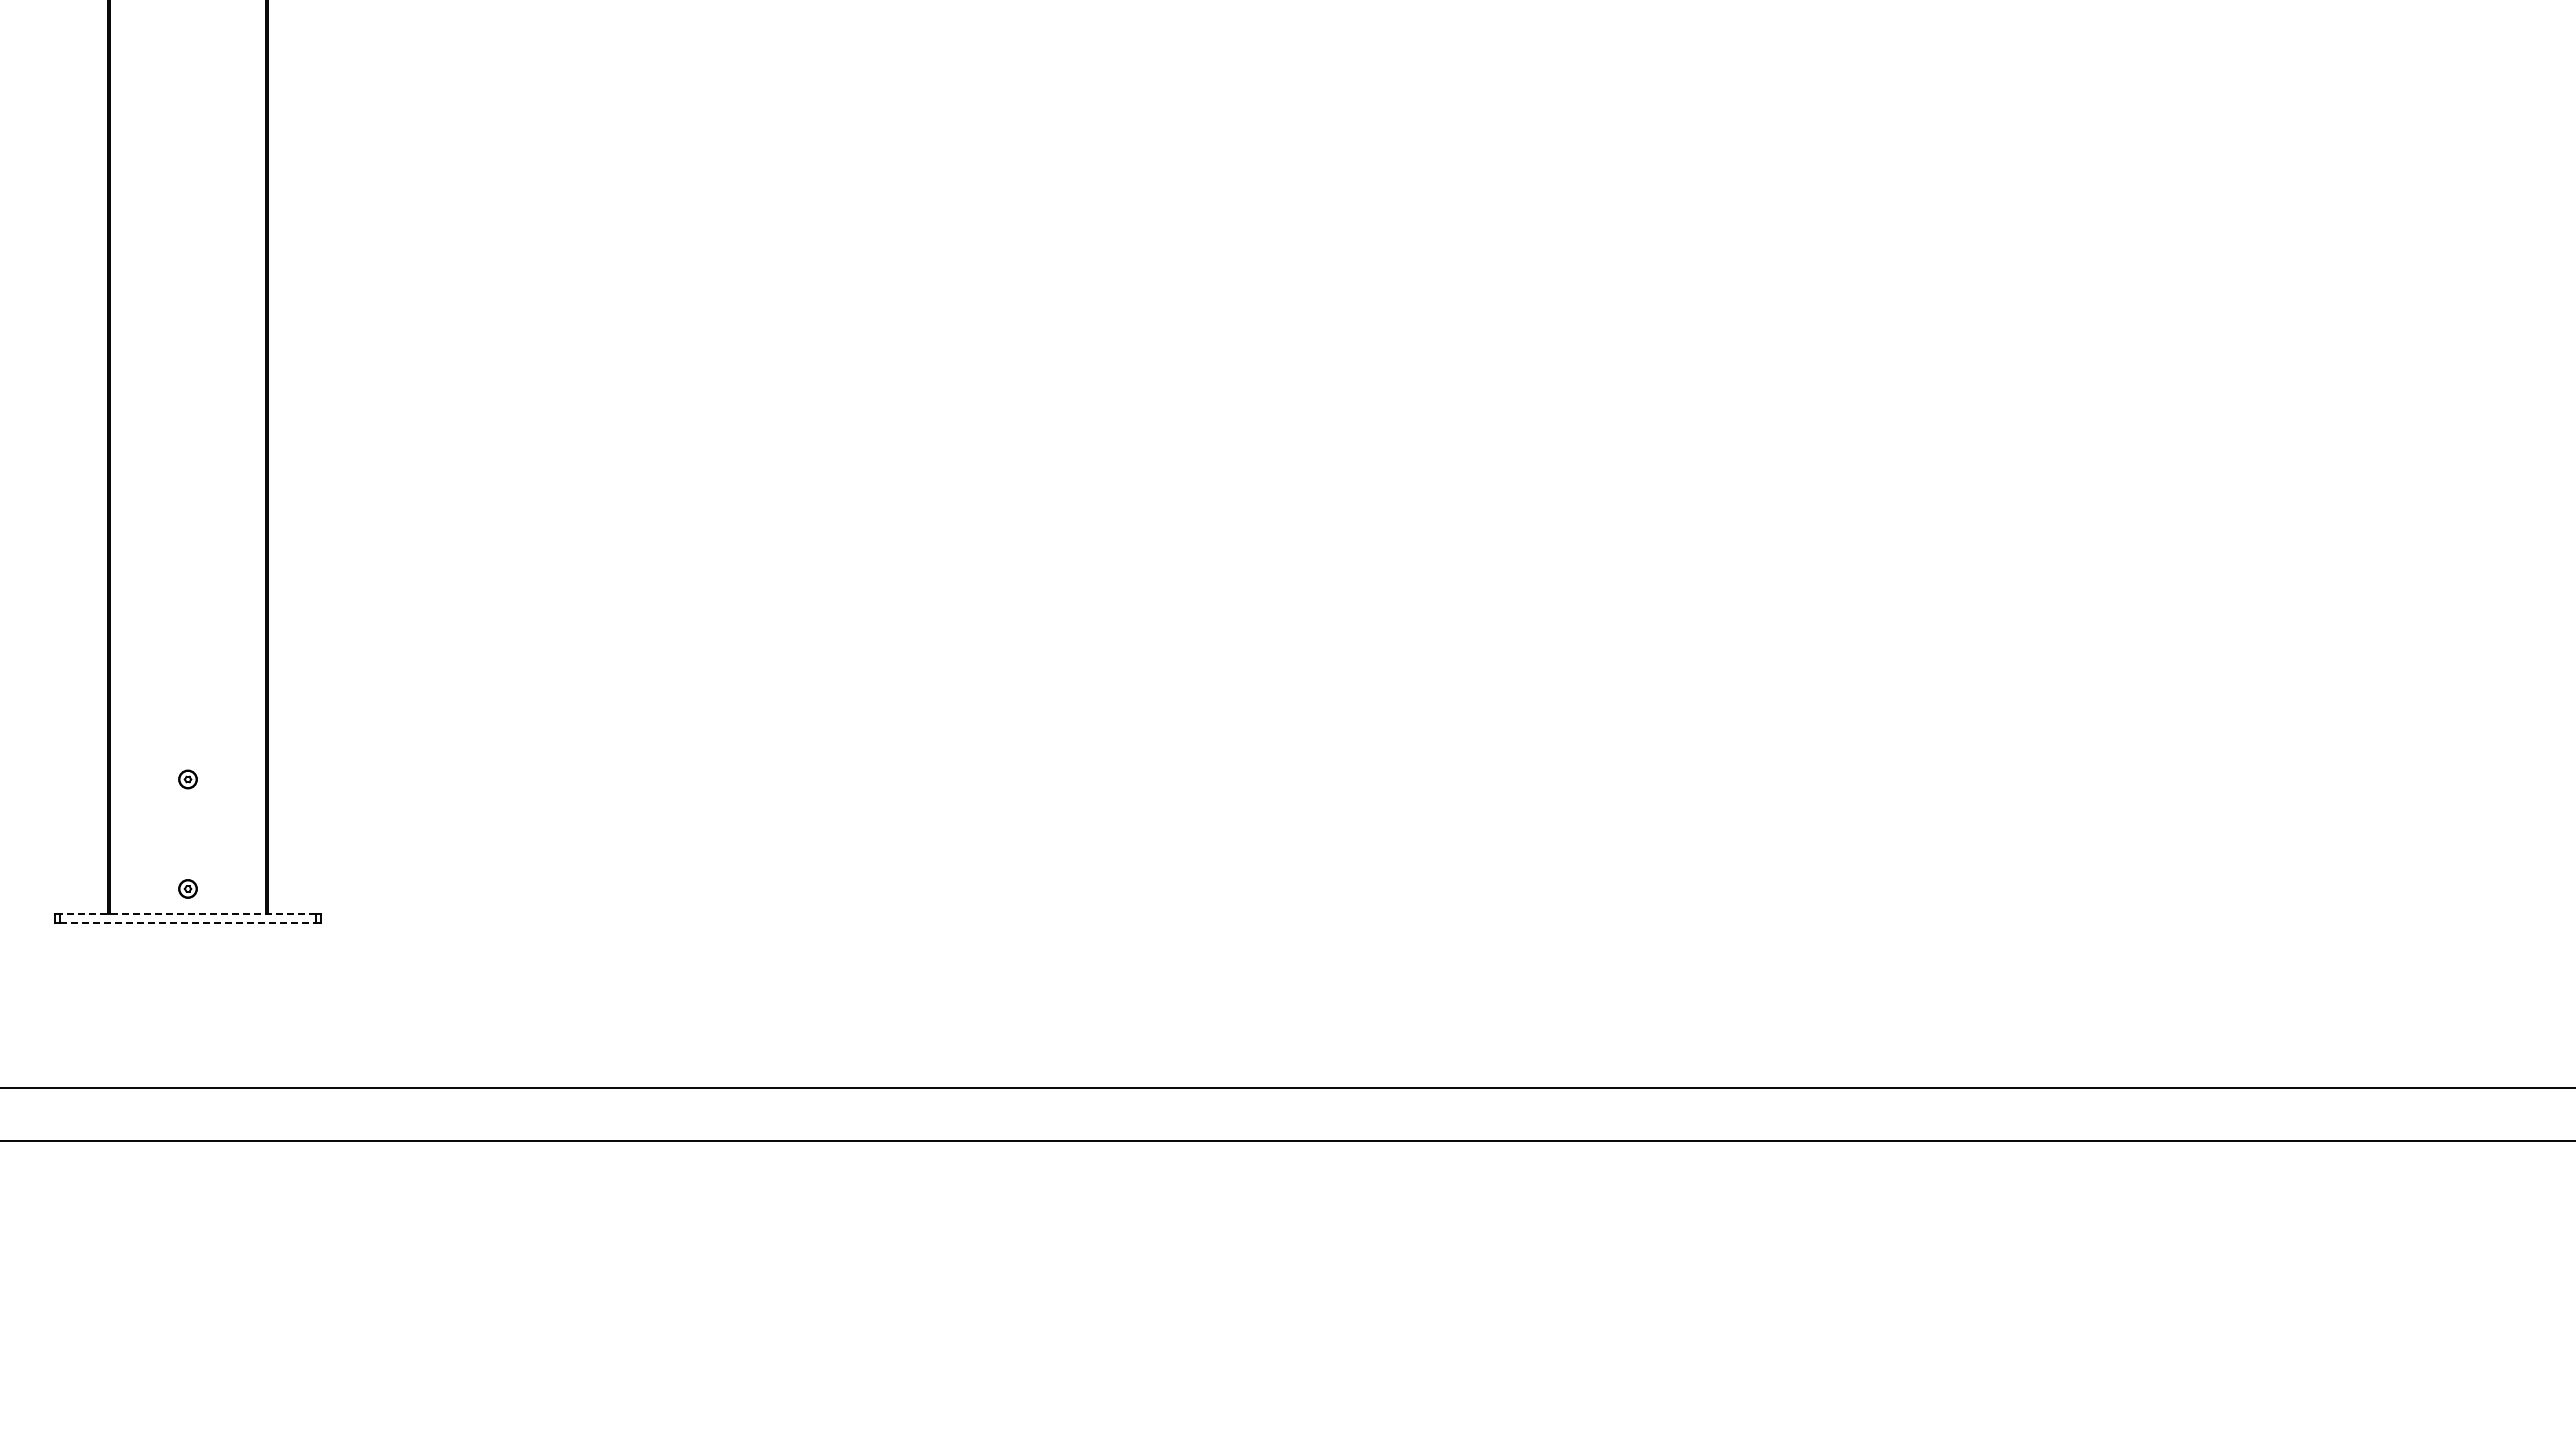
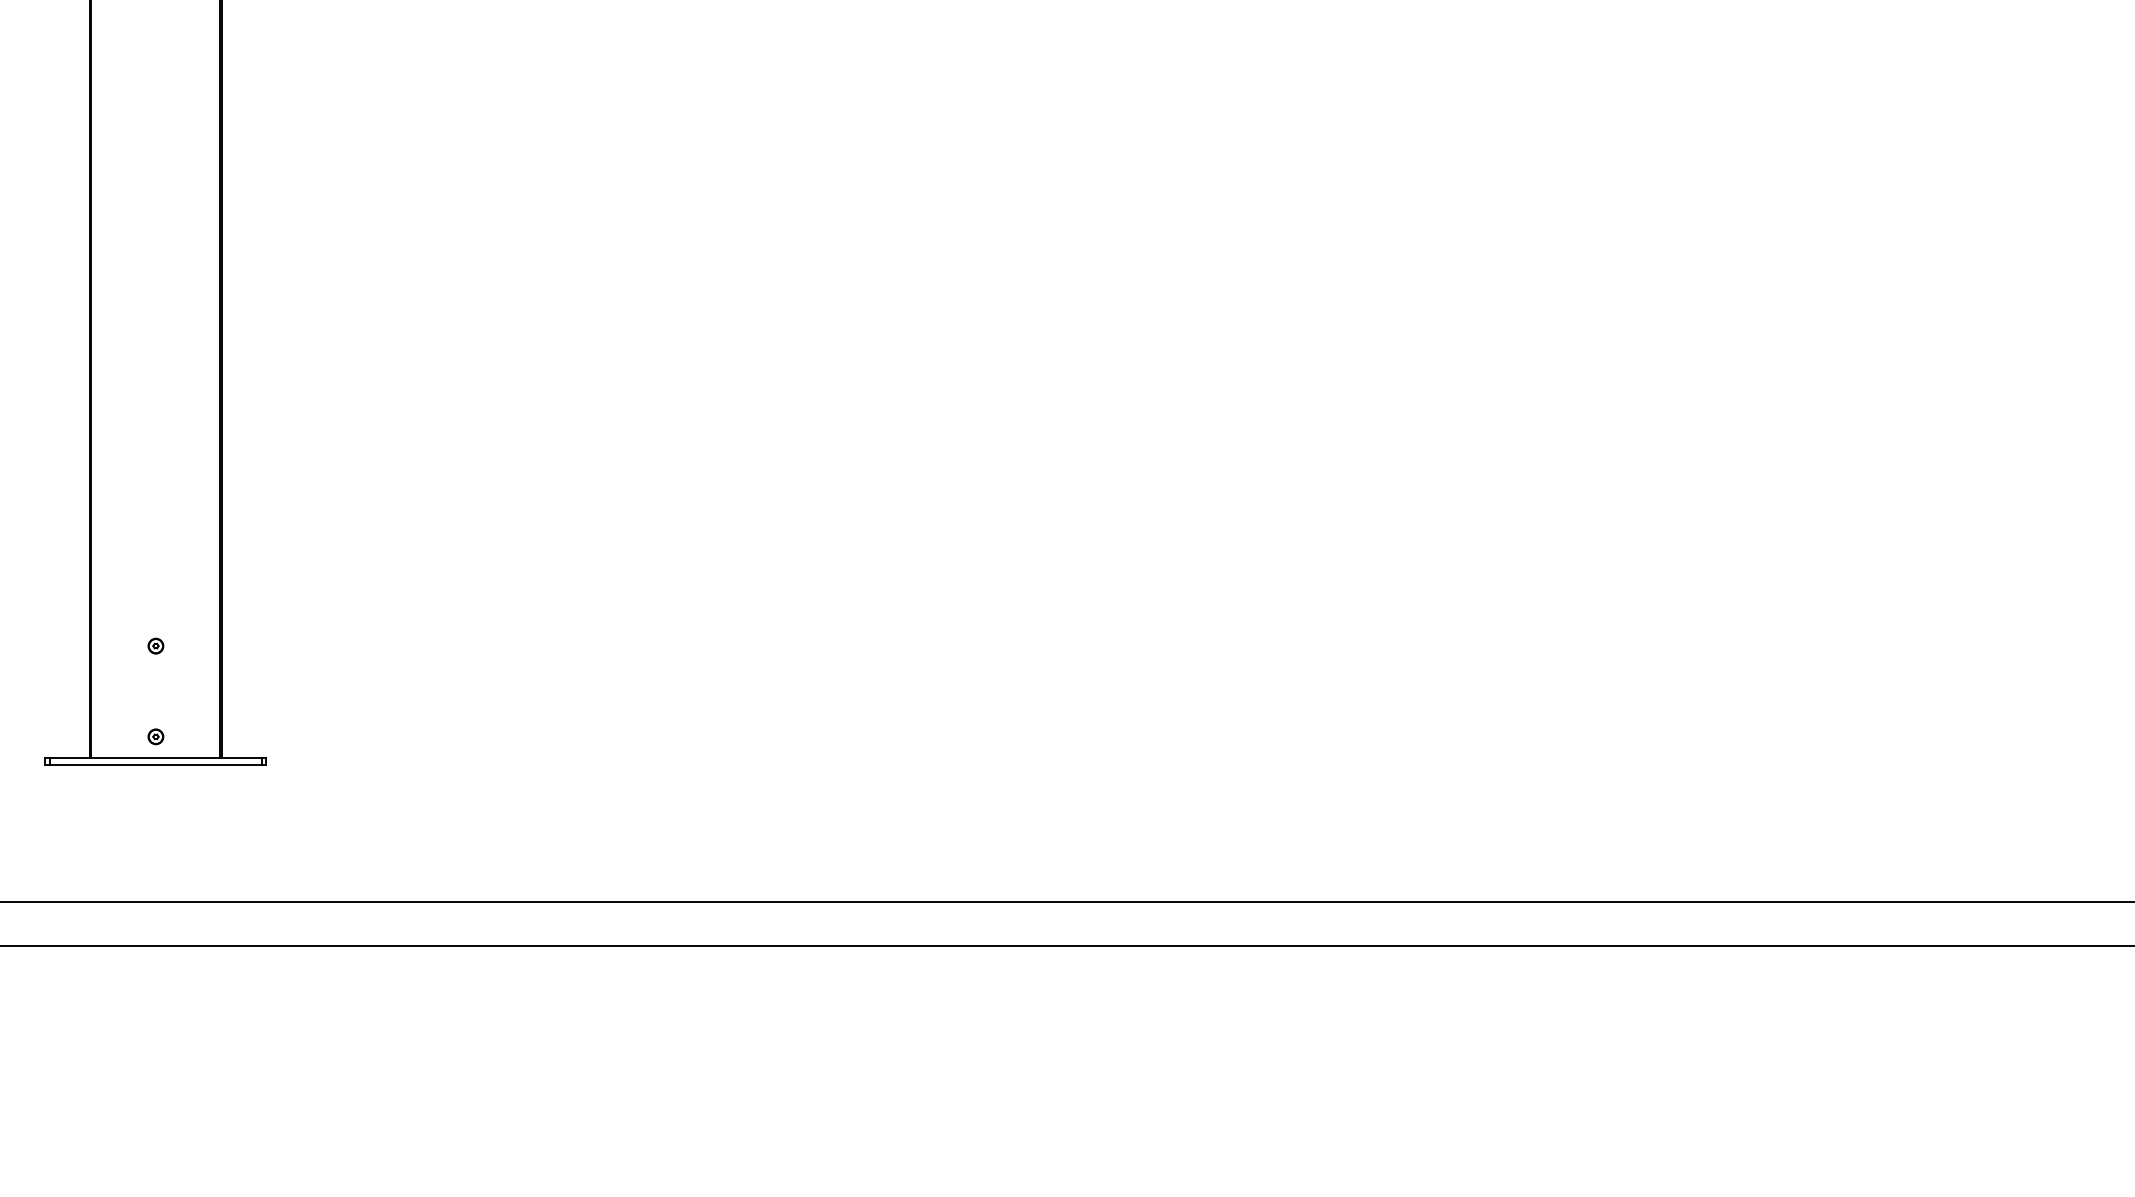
line: (187, 914) -> (155, 758), dashed -> solid
line: (188, 923) -> (156, 765), dashed -> solid

